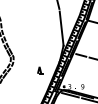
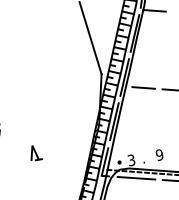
part: (40, 70) -> (35, 153), moved

